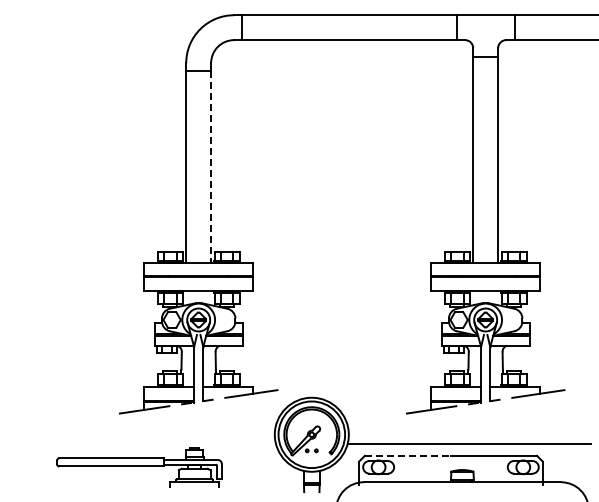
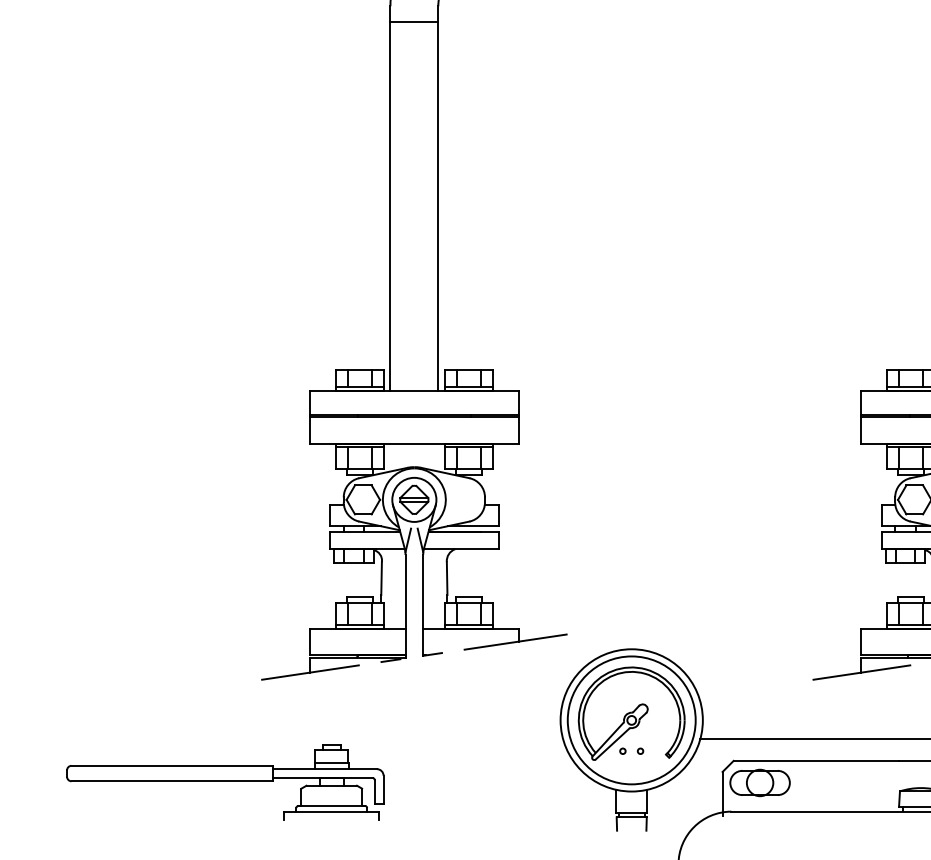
line: (211, 167) -> (438, 206), dashed -> solid
line: (408, 455) -> (817, 760), dashed -> solid
part: (139, 467) -> (225, 783), moved

